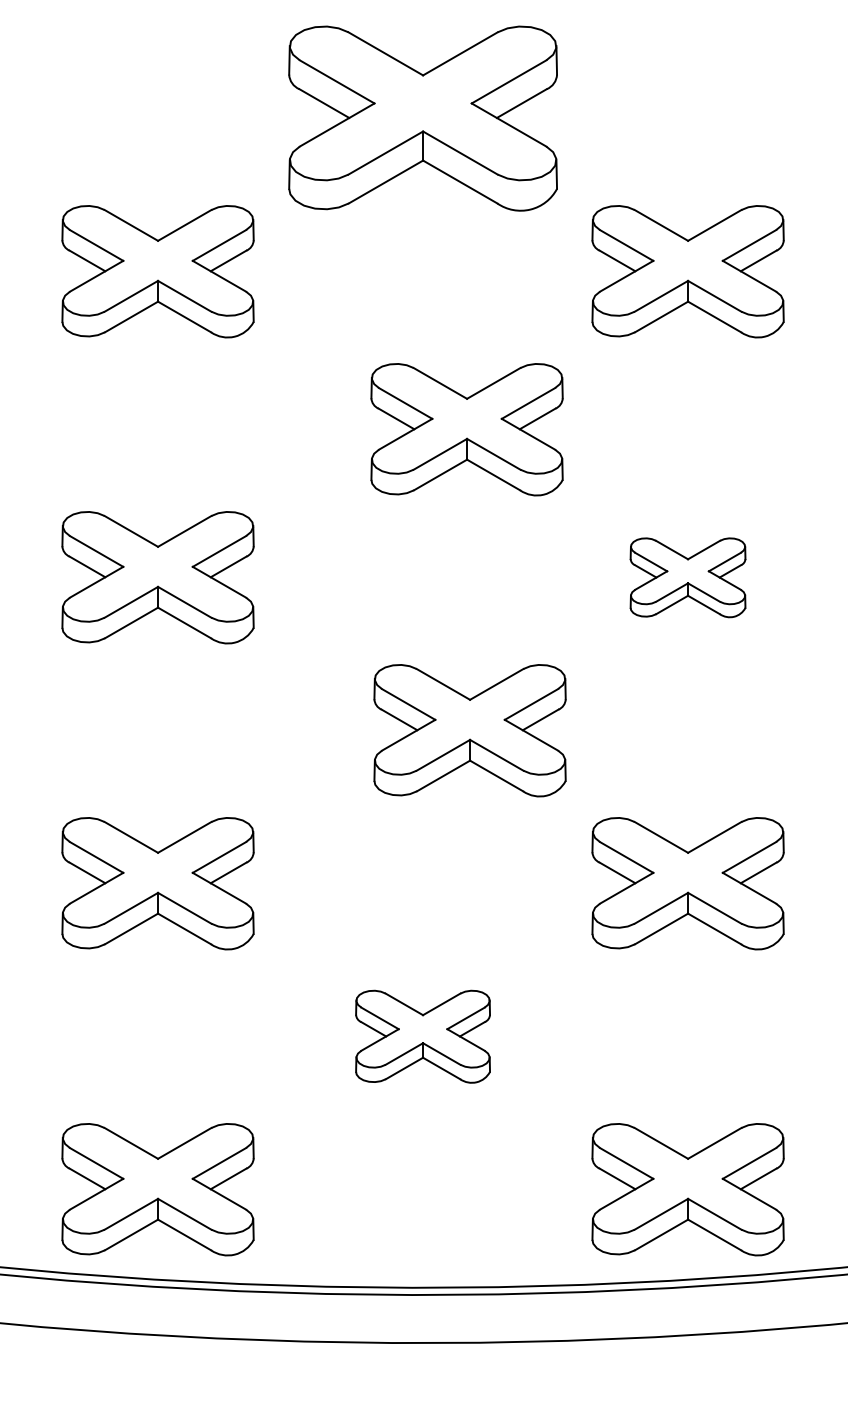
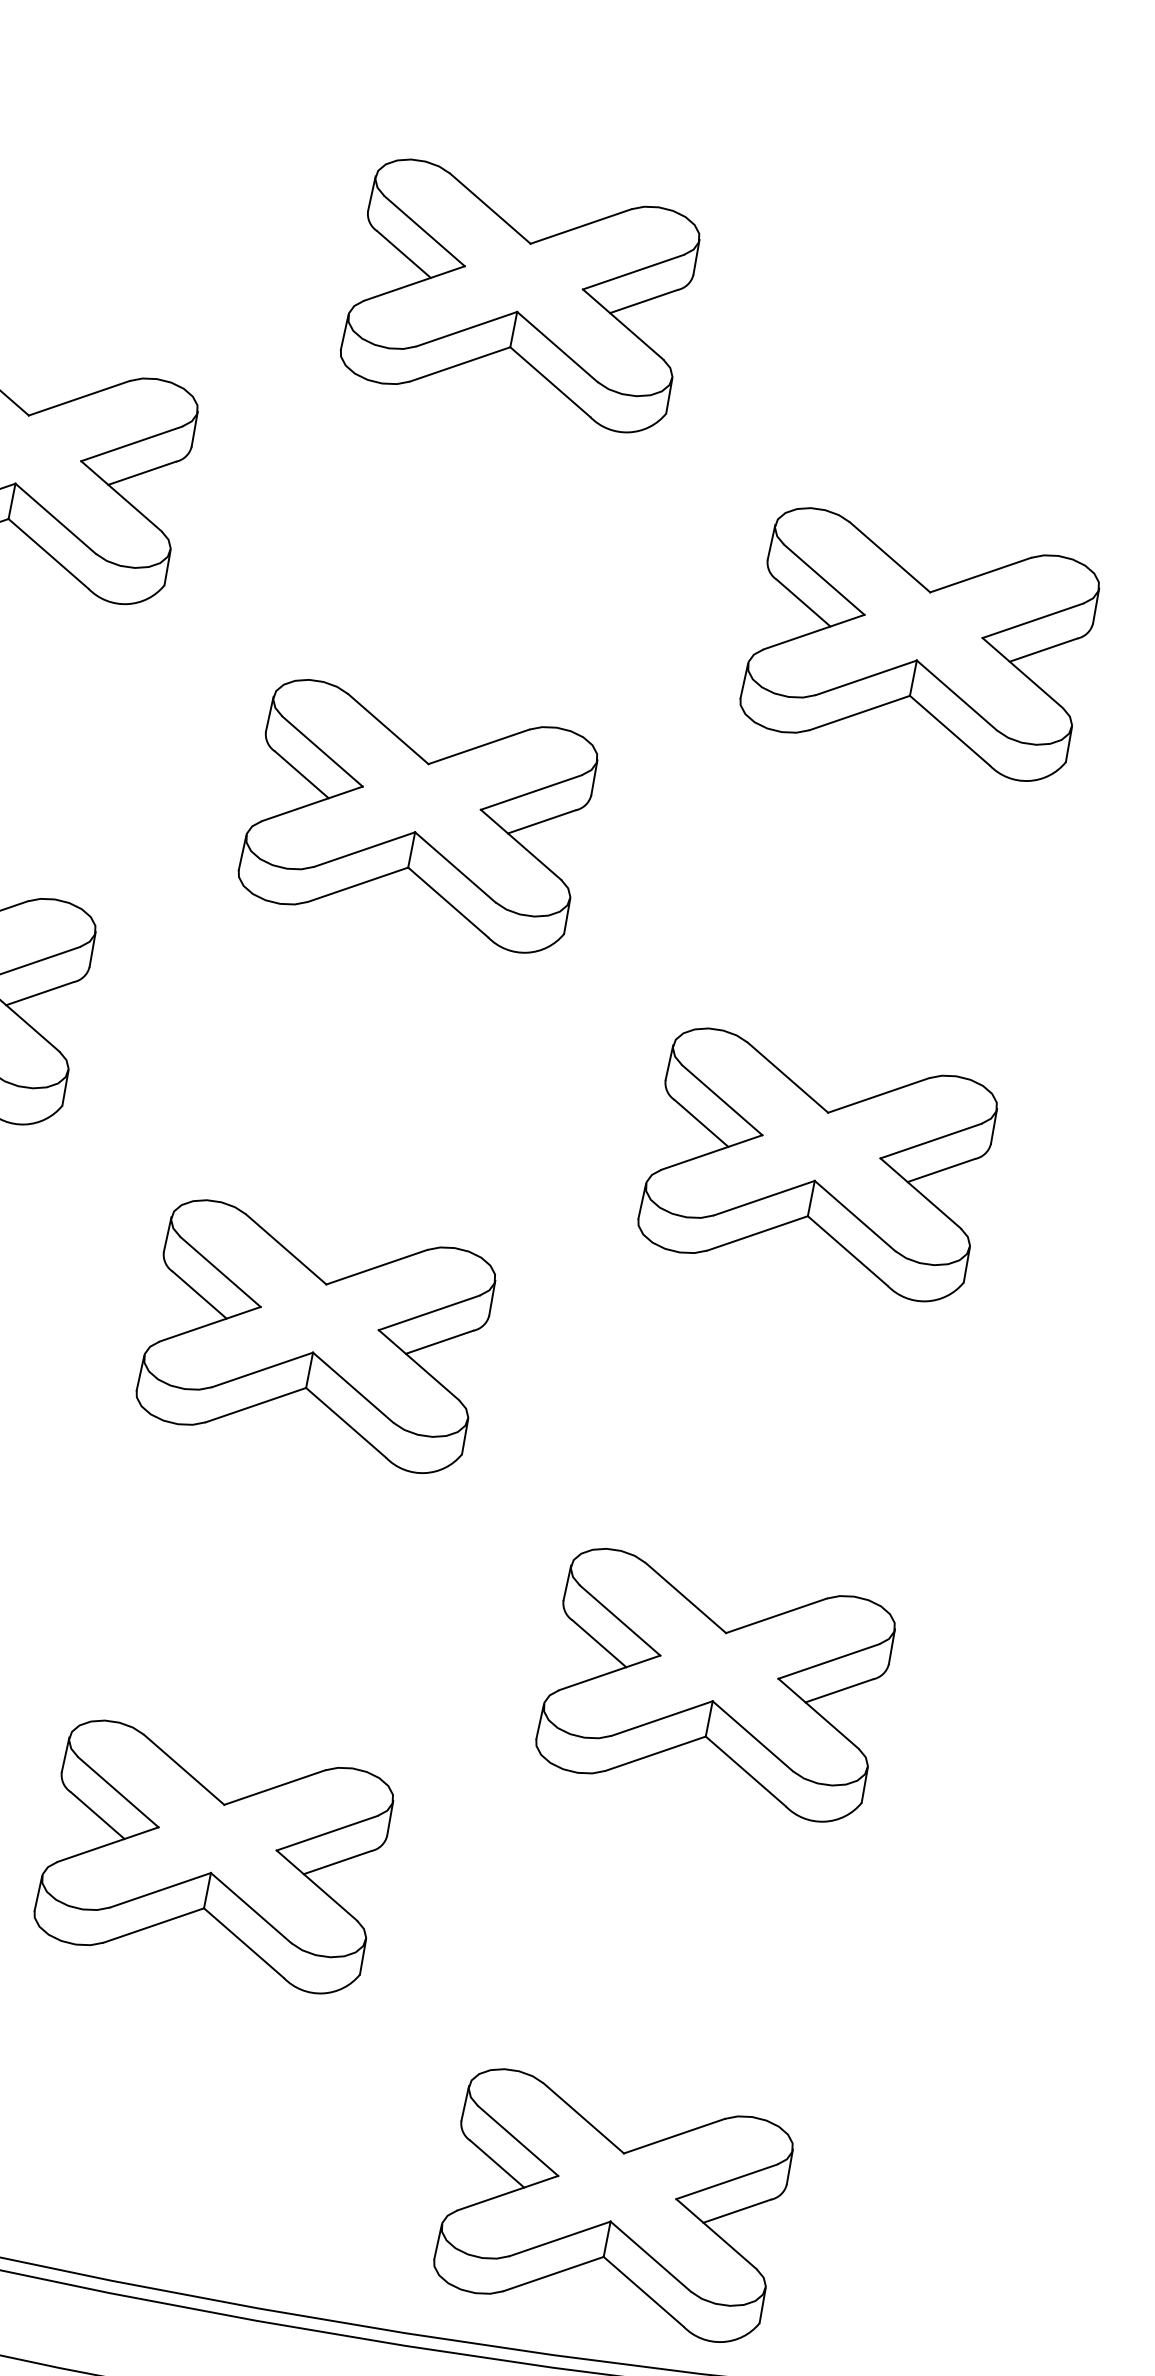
part: (422, 118) -> (519, 295), size x0.71
part: (466, 429) -> (417, 816), moved
part: (687, 577) -> (816, 1164), size x1.67
part: (469, 730) -> (315, 1336), moved
part: (422, 1036) -> (213, 1856), size x1.43

